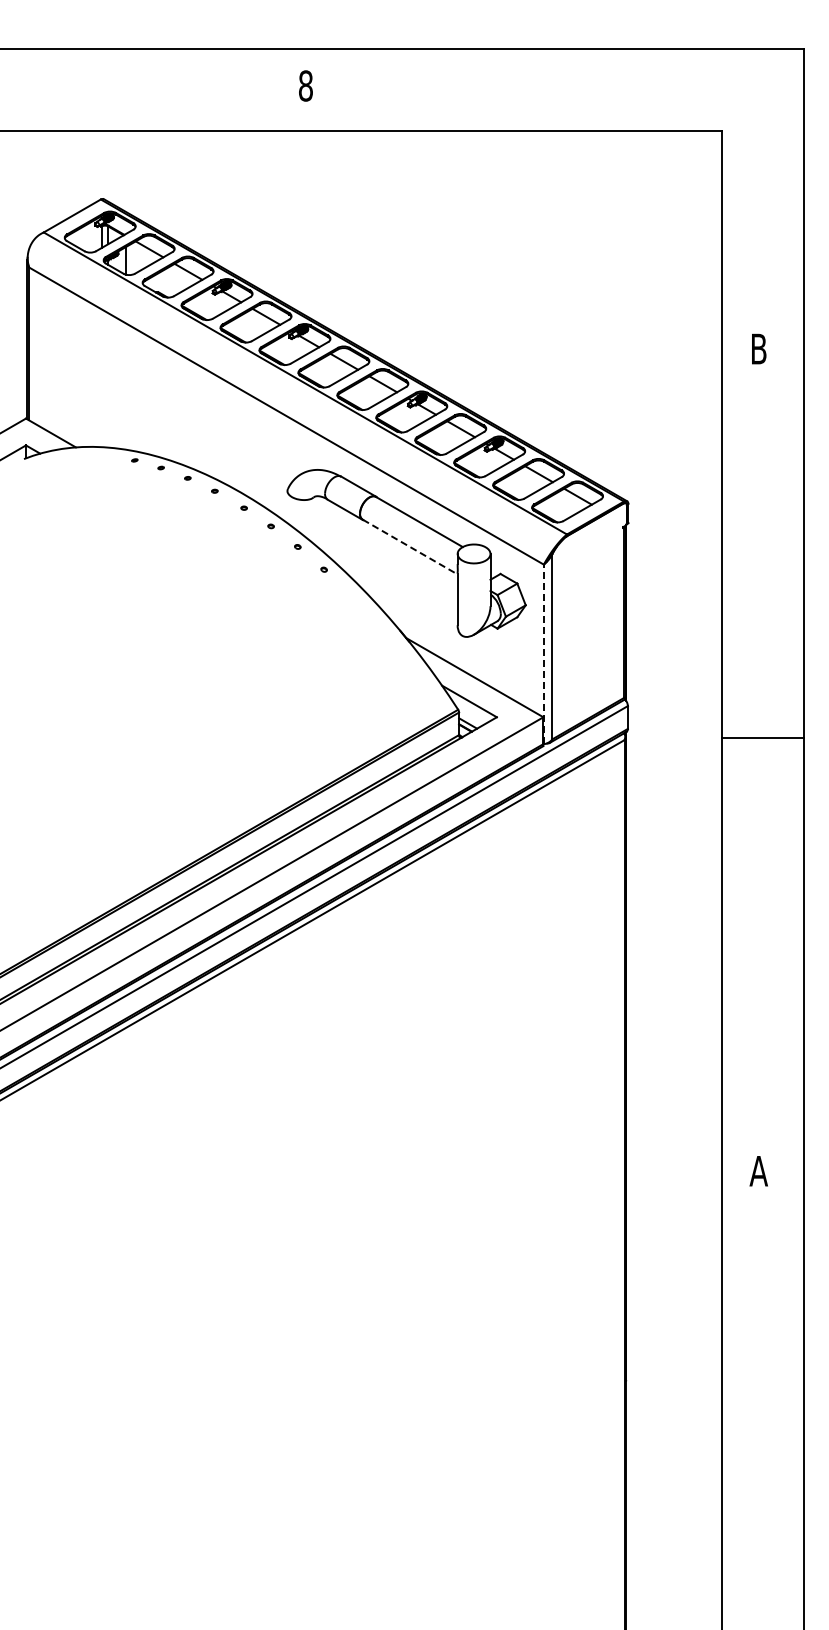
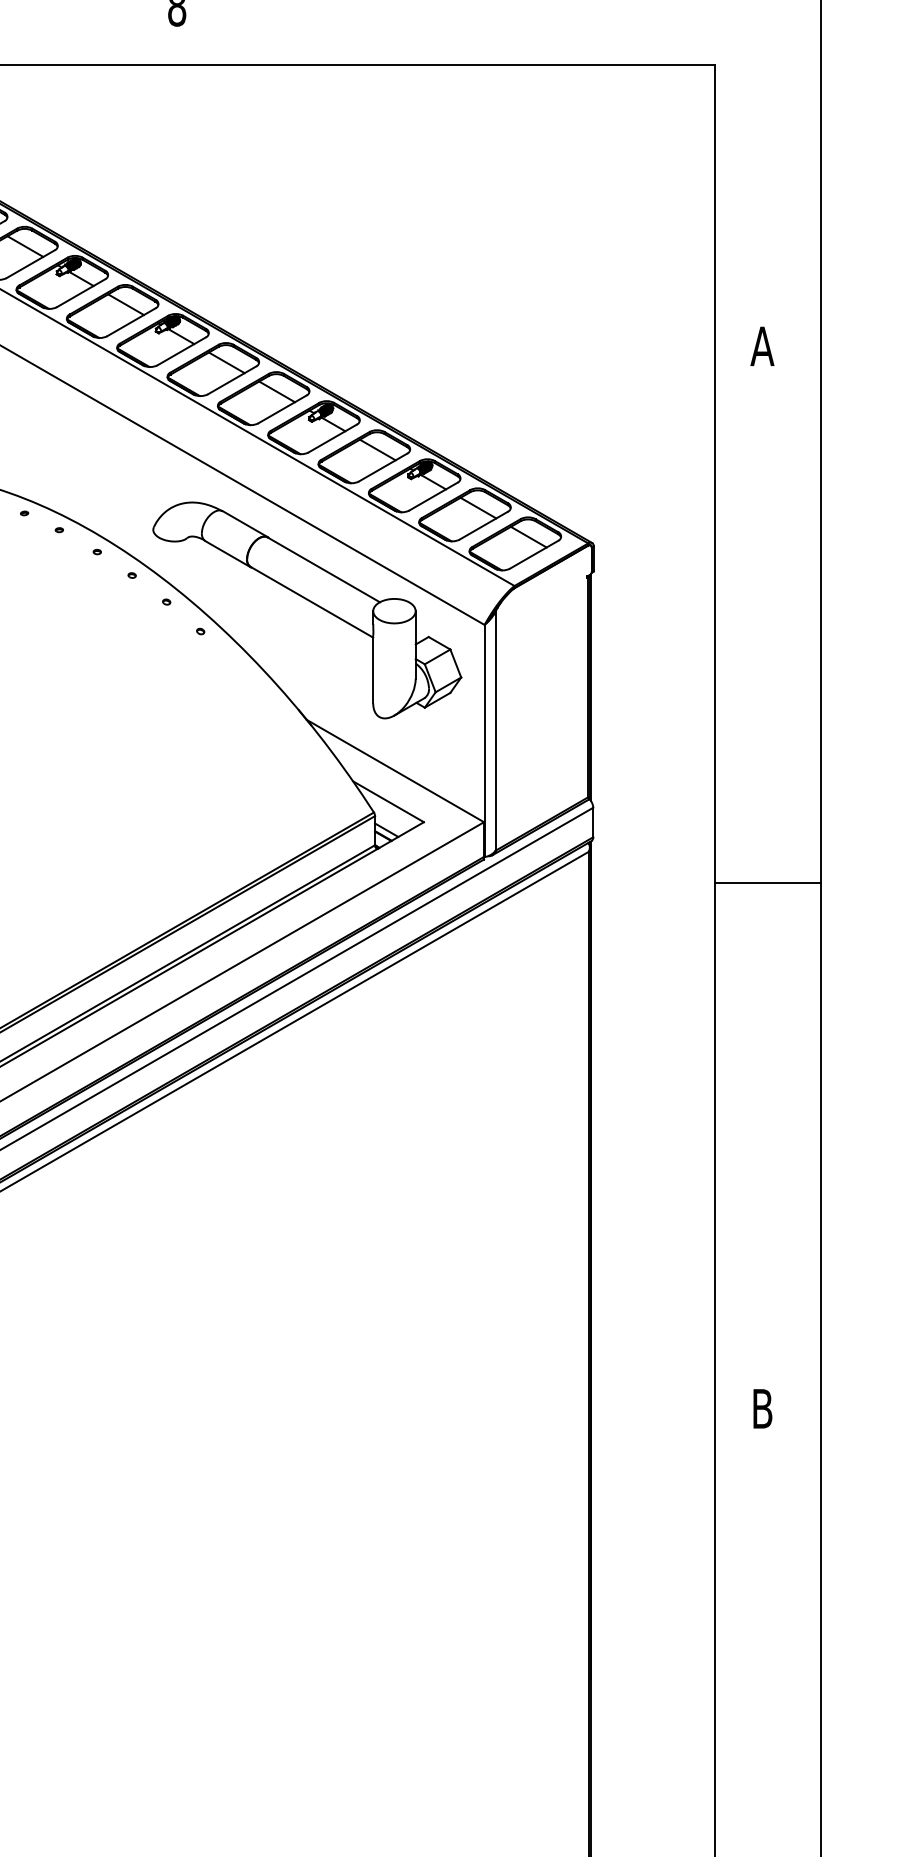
text: (758, 348) -> (762, 345), B -> A
line: (410, 547) -> (312, 602), dashed -> solid
line: (543, 654) -> (484, 741), dashed -> solid
line: (762, 738) -> (767, 883), moved
text: (758, 1171) -> (762, 1409), A -> B

